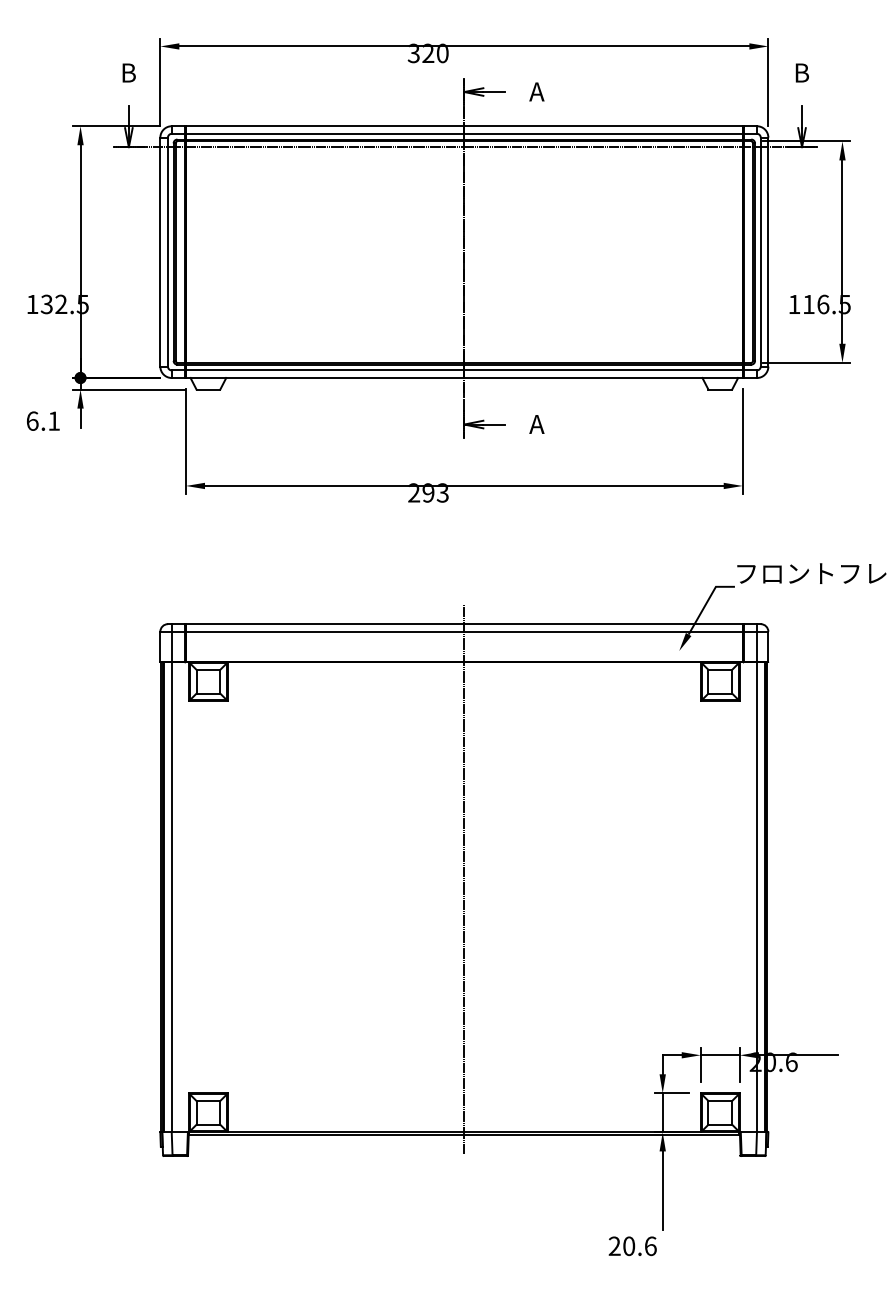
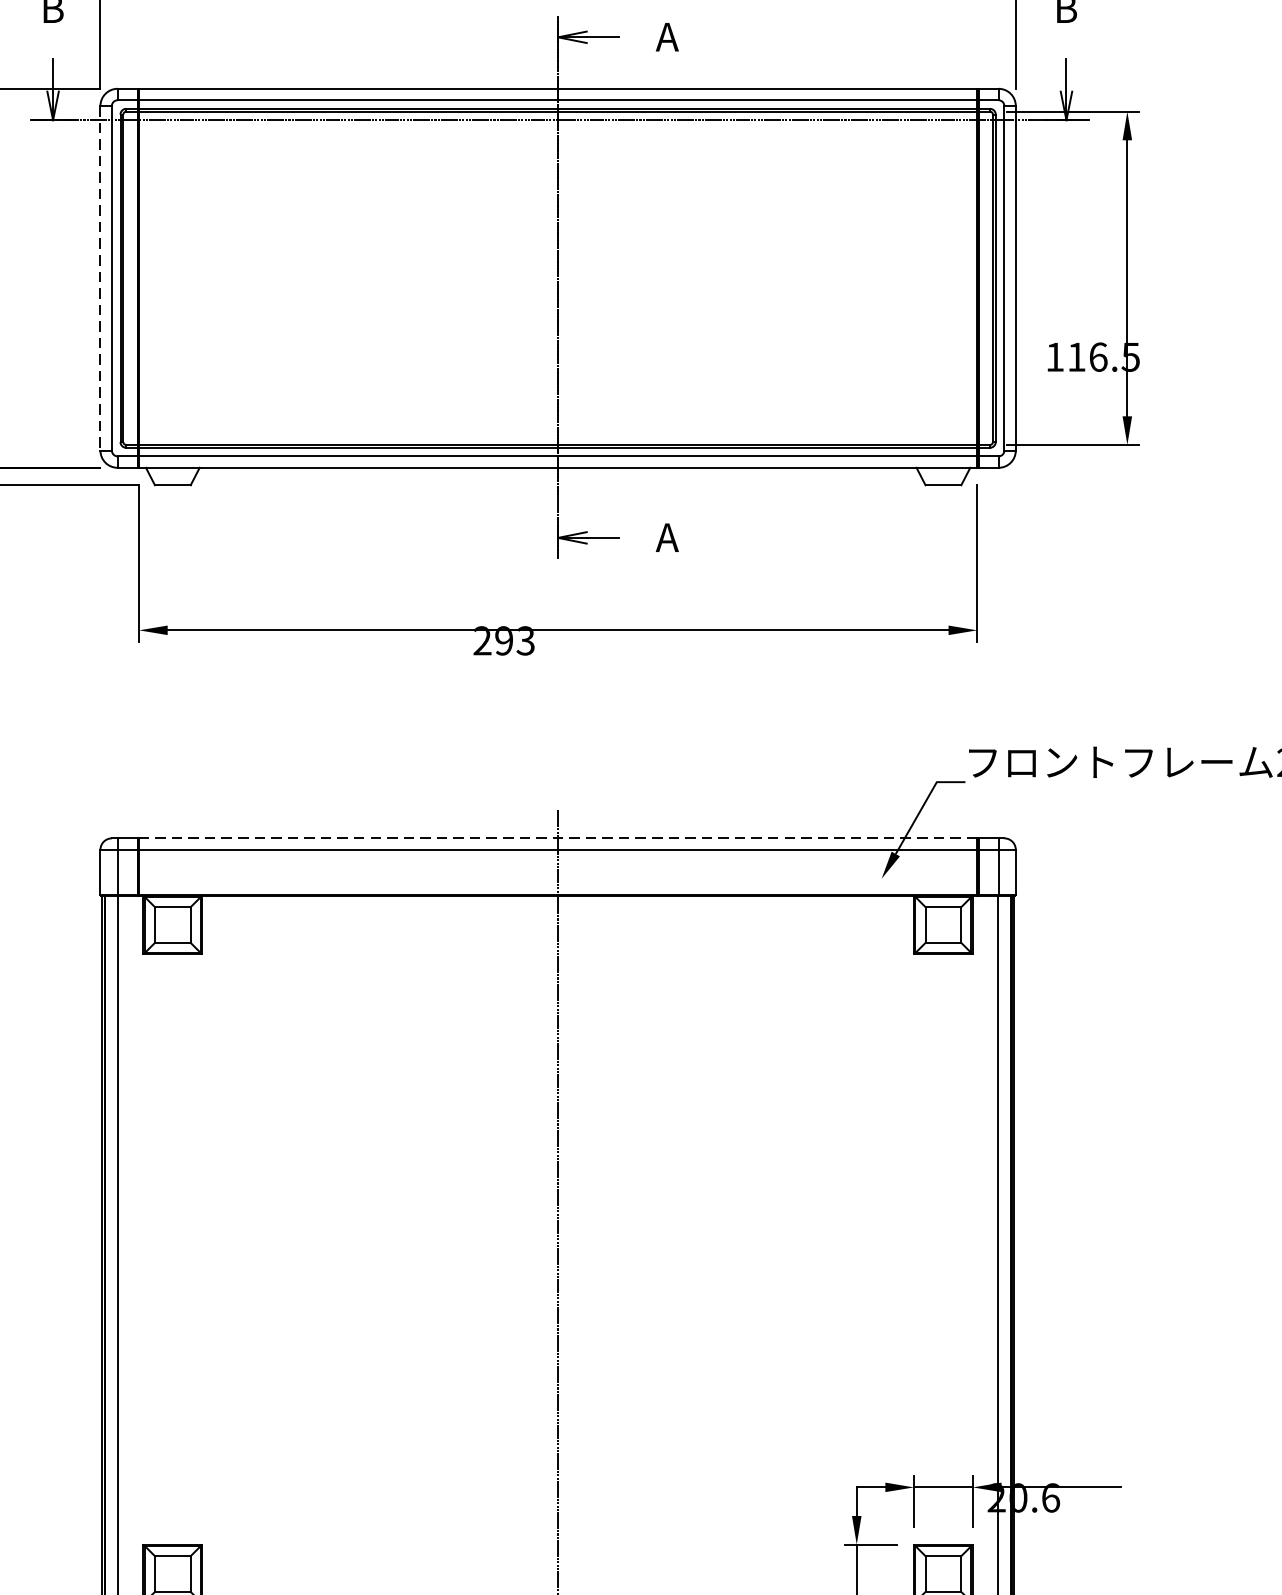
line: (160, 252) -> (100, 278), solid -> dashed
line: (463, 624) -> (556, 838), solid -> dashed

